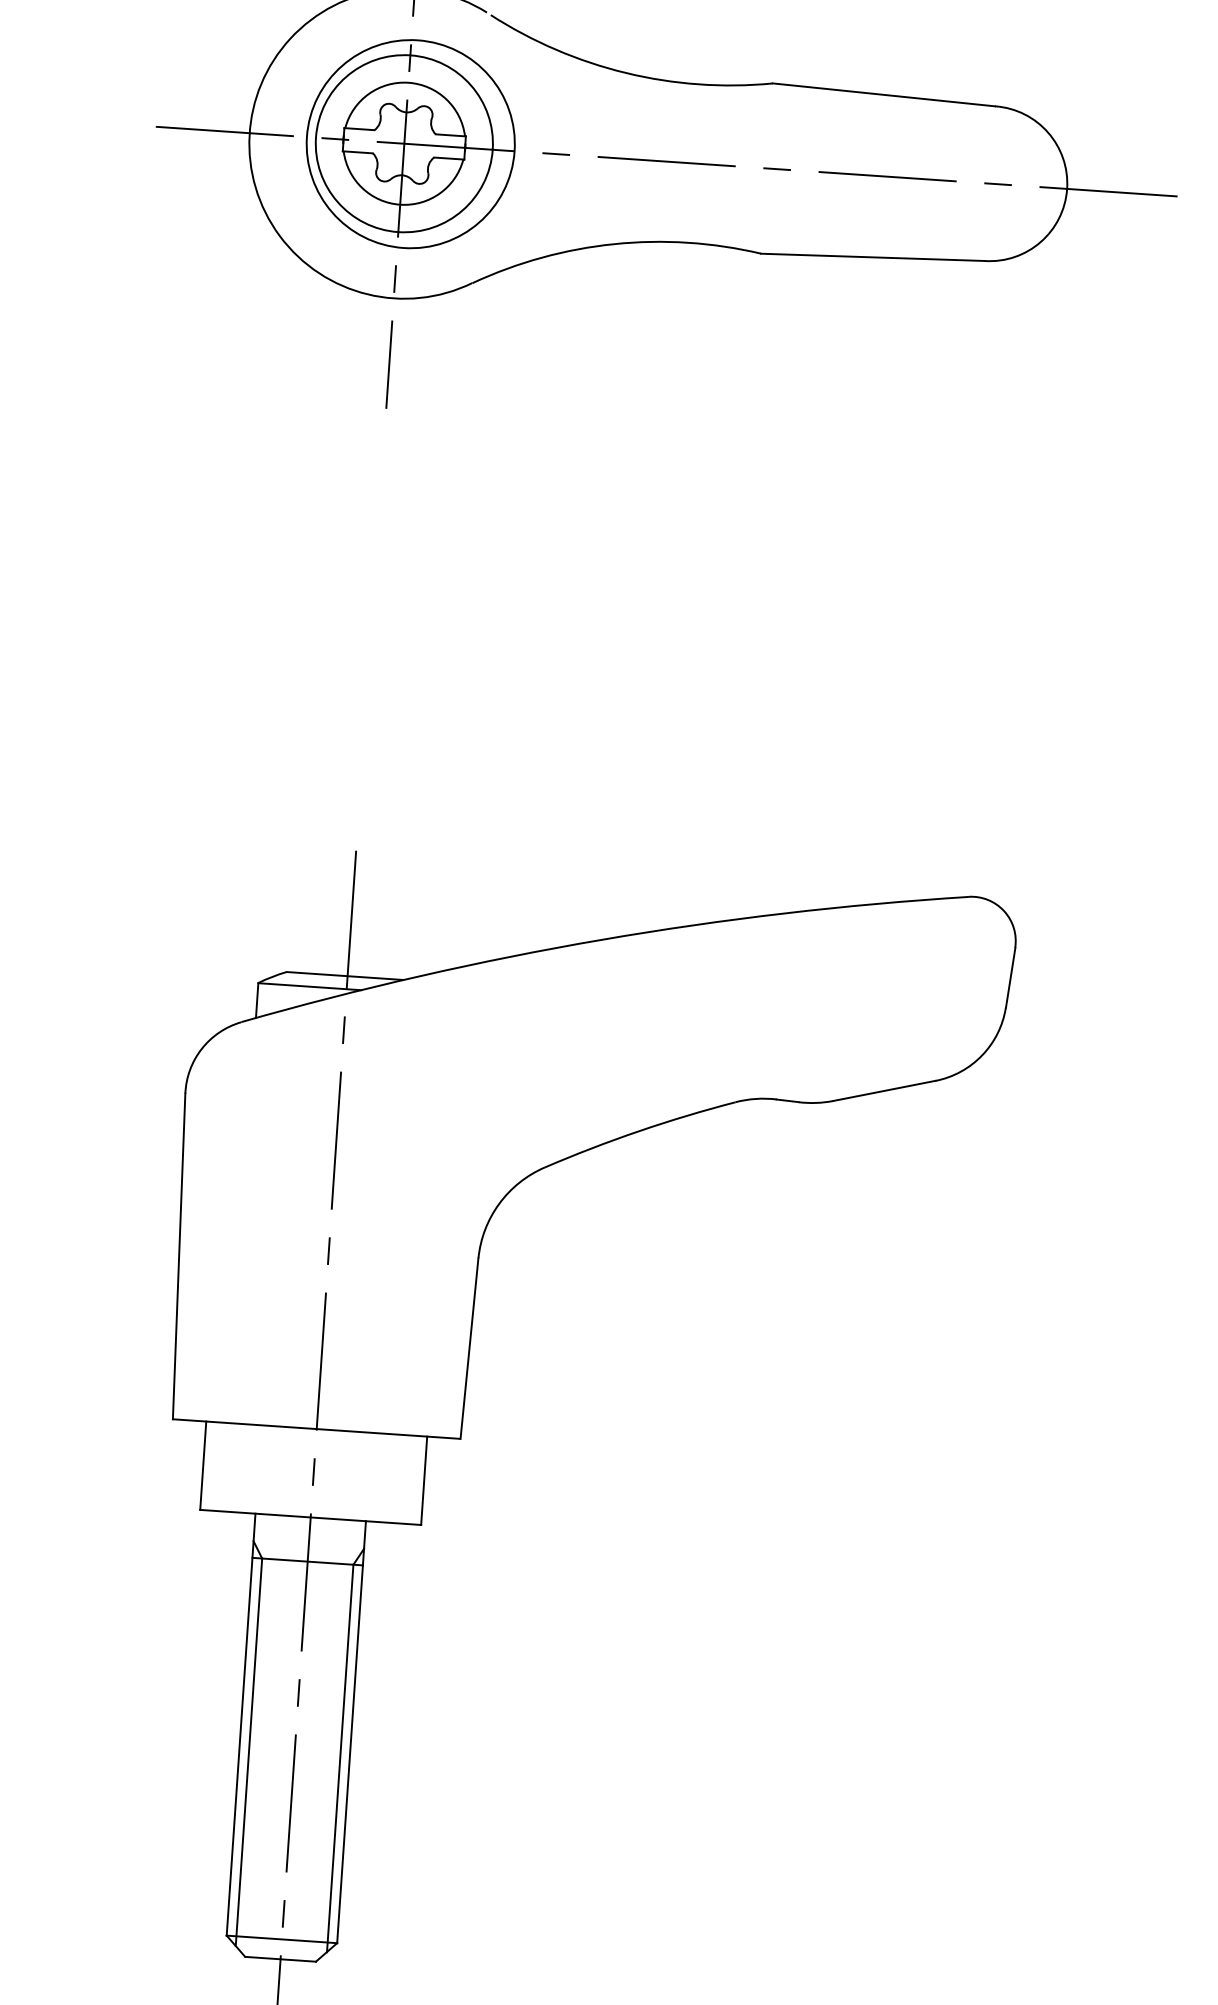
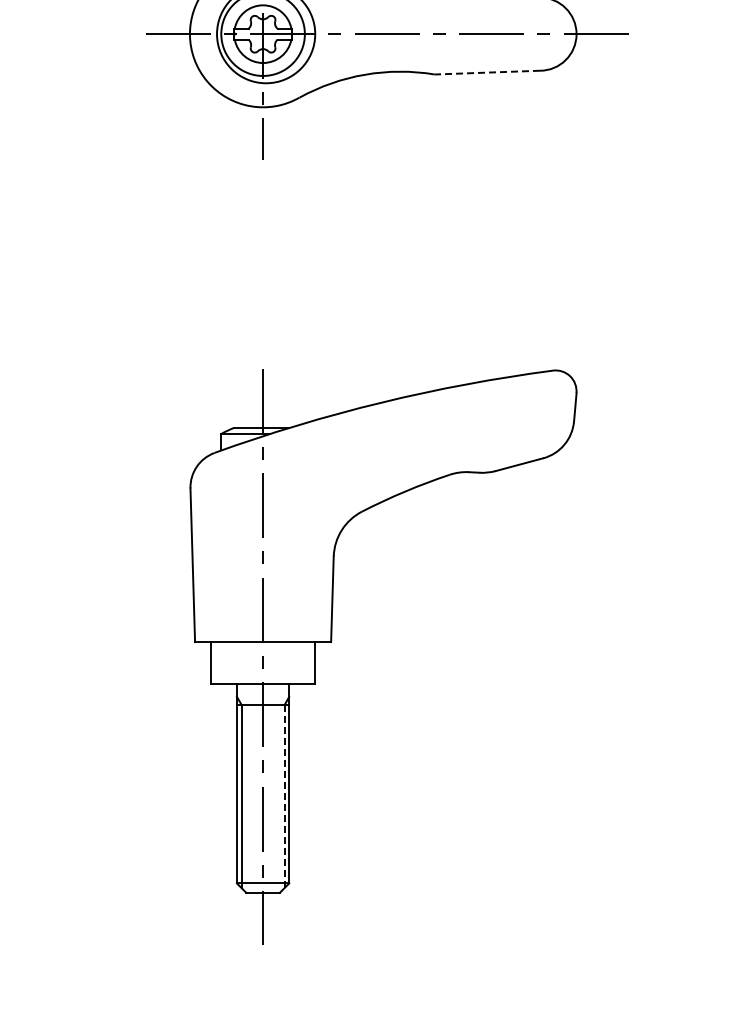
line: (873, 257) -> (487, 72), solid -> dashed
line: (339, 1758) -> (284, 796), solid -> dashed

